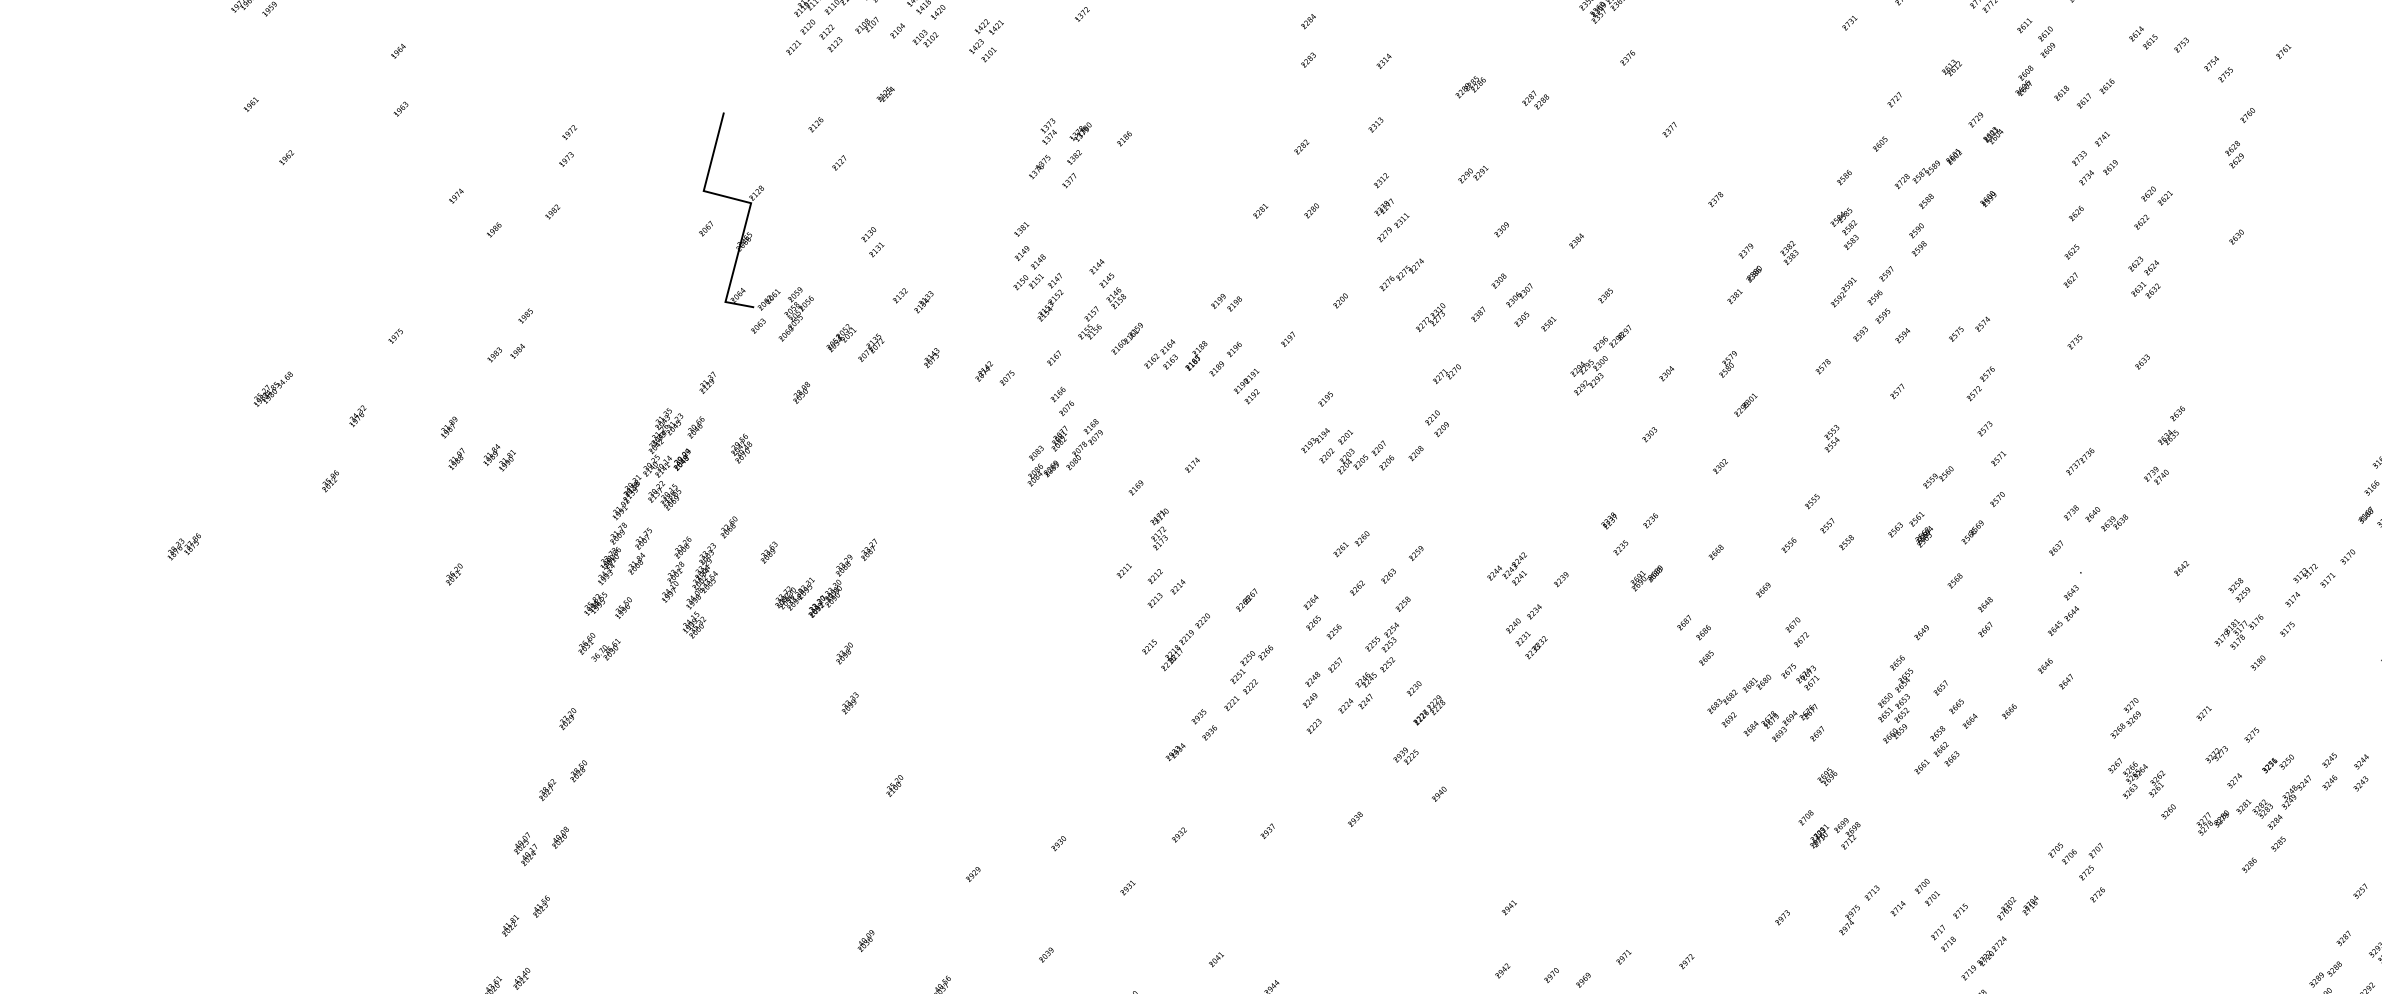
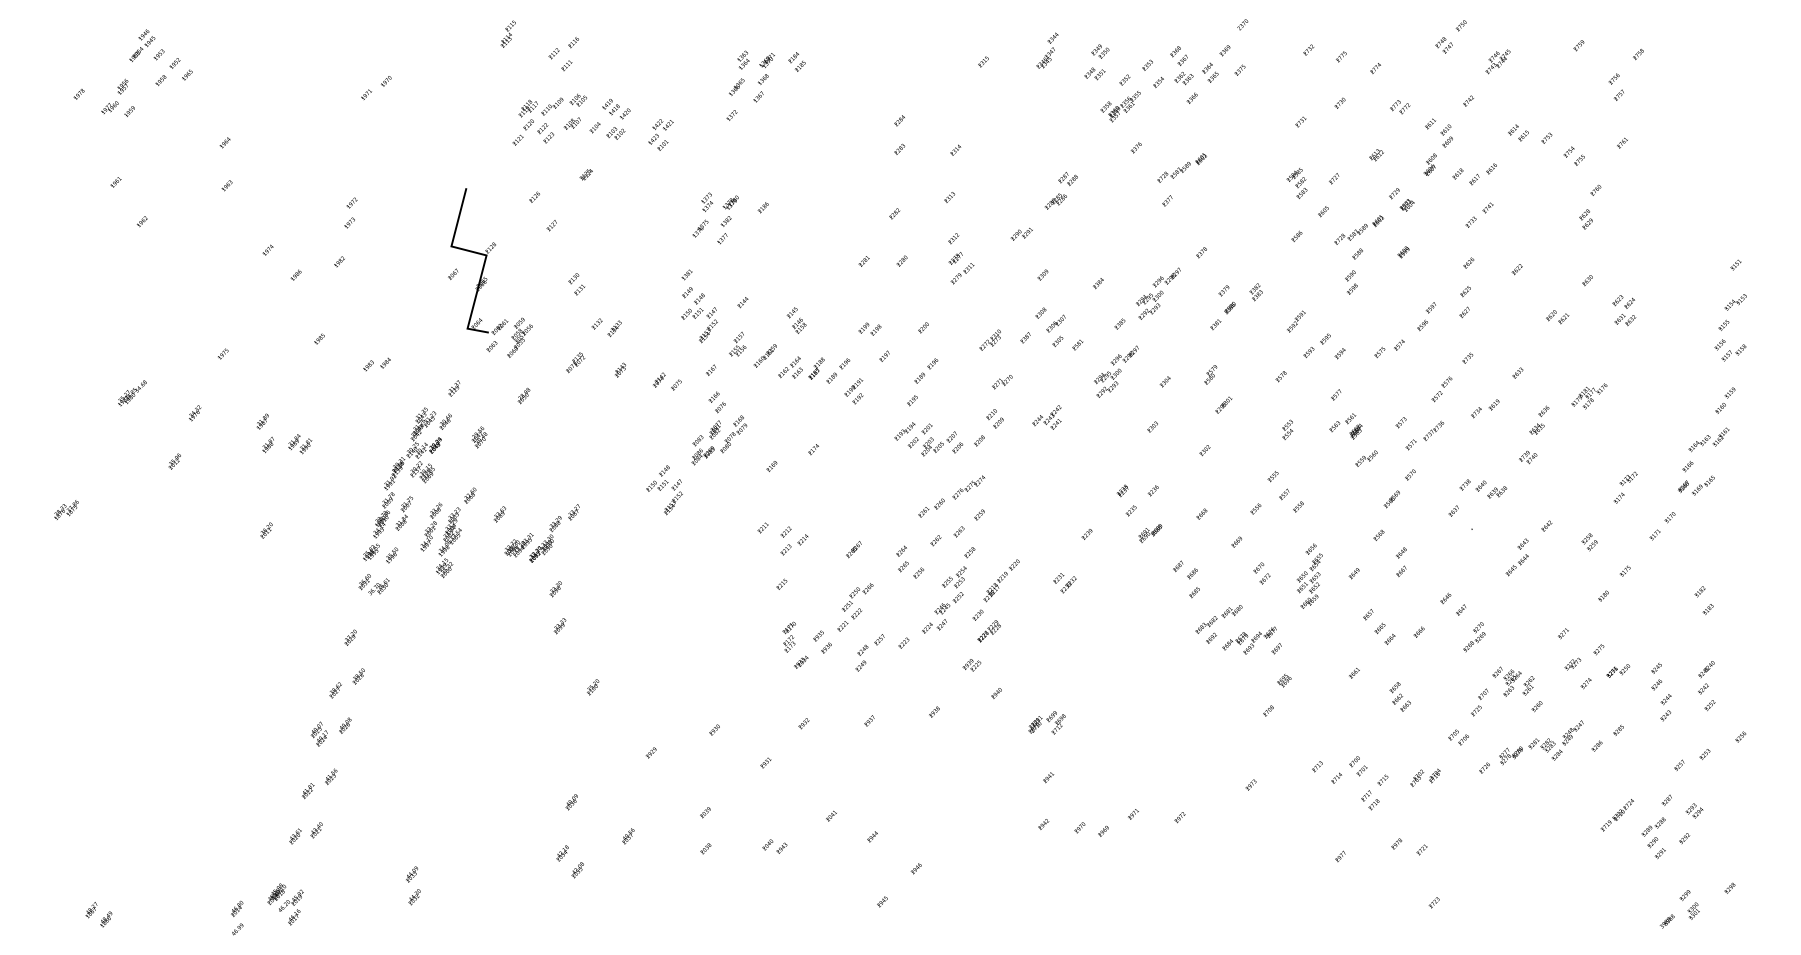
part: (1688, 84) -> (1181, 167), added
part: (1470, 87) -> (1055, 201), moved
part: (2098, 172) -> (1485, 408), moved
part: (2156, 196) -> (1557, 317), moved
part: (1843, 228) -> (1296, 183), moved
part: (1657, 254) -> (1158, 293), added
part: (1401, 274) -> (968, 487), moved
part: (2144, 277) -> (1624, 310), moved
part: (1880, 285) -> (1426, 316), moved
part: (1112, 290) -> (796, 320), moved
part: (1225, 301) -> (869, 328), moved
part: (841, 338) -> (553, 355), removed
part: (505, 353) -> (376, 364), moved
part: (1344, 358) -> (926, 370), added
part: (1980, 384) -> (1441, 389), moved
part: (2079, 460) -> (1433, 430), moved
part: (991, 520) -> (664, 490), added
part: (1158, 528) -> (788, 636), moved
part: (1909, 529) -> (1345, 426), moved
part: (1506, 568) -> (1046, 417), moved
part: (2301, 585) -> (1625, 487), moved
part: (2062, 610) -> (1516, 557), moved
part: (1524, 618) -> (1059, 563), removed
part: (2239, 632) -> (1589, 396), moved
part: (1185, 641) -> (1001, 580), moved
part: (1800, 676) -> (1264, 606), removed
part: (1321, 682) -> (869, 652), moved
part: (1895, 698) -> (1309, 575), moved
part: (2125, 718) -> (1474, 637), moved
part: (1943, 745) -> (1399, 696), moved
part: (2360, 772) -> (1665, 707), moved
part: (2254, 805) -> (1541, 742), moved
part: (1834, 833) -> (1046, 722), moved
part: (2090, 861) -> (1479, 702), moved
part: (1849, 919) -> (1300, 786), removed
part: (1982, 958) -> (1616, 815), moved

